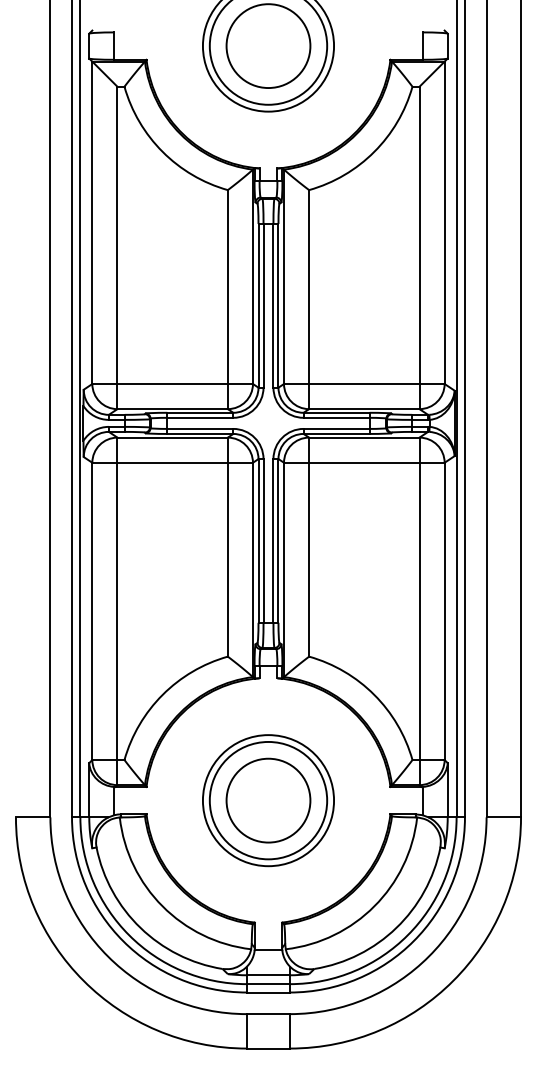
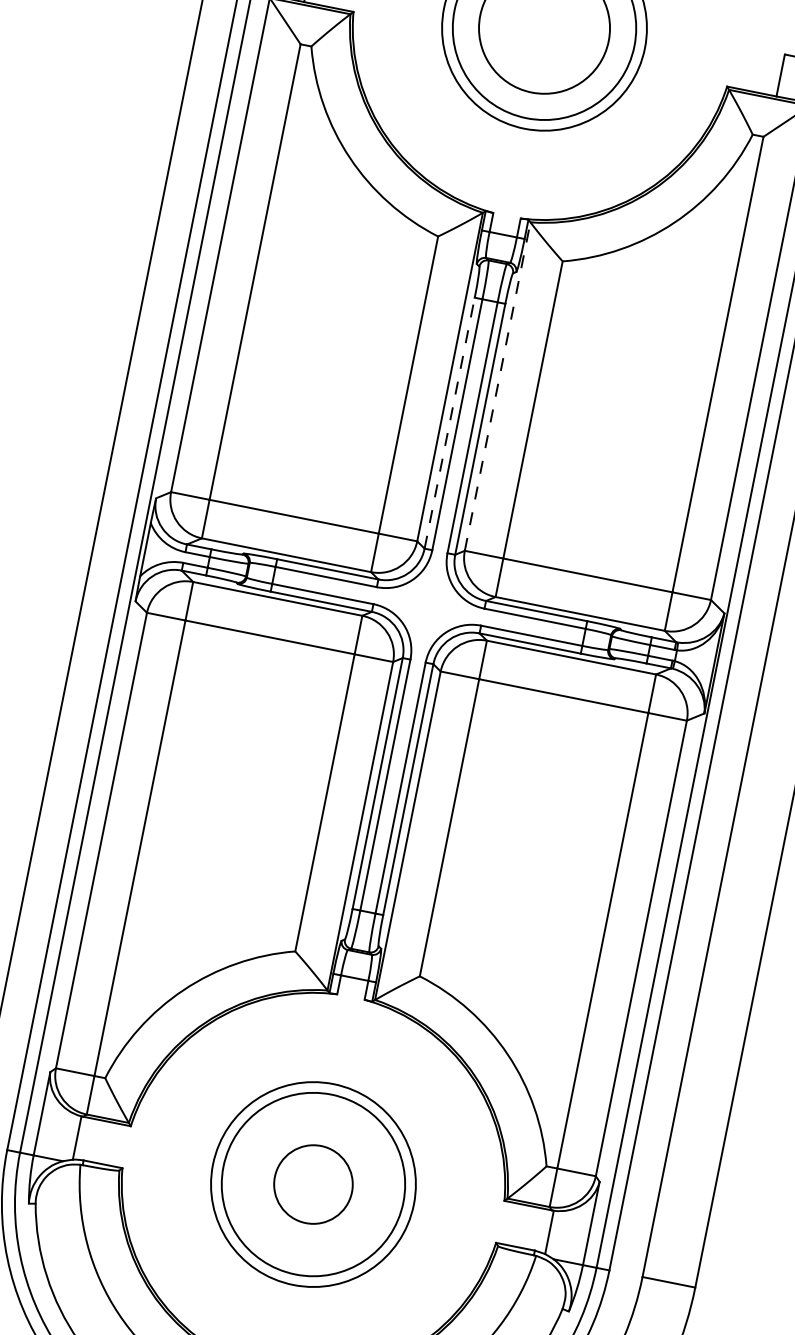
line: (284, 276) -> (498, 386), solid -> dashed
line: (258, 305) -> (449, 422), solid -> dashed
circle: (268, 800) -> (313, 1184), size x0.6

